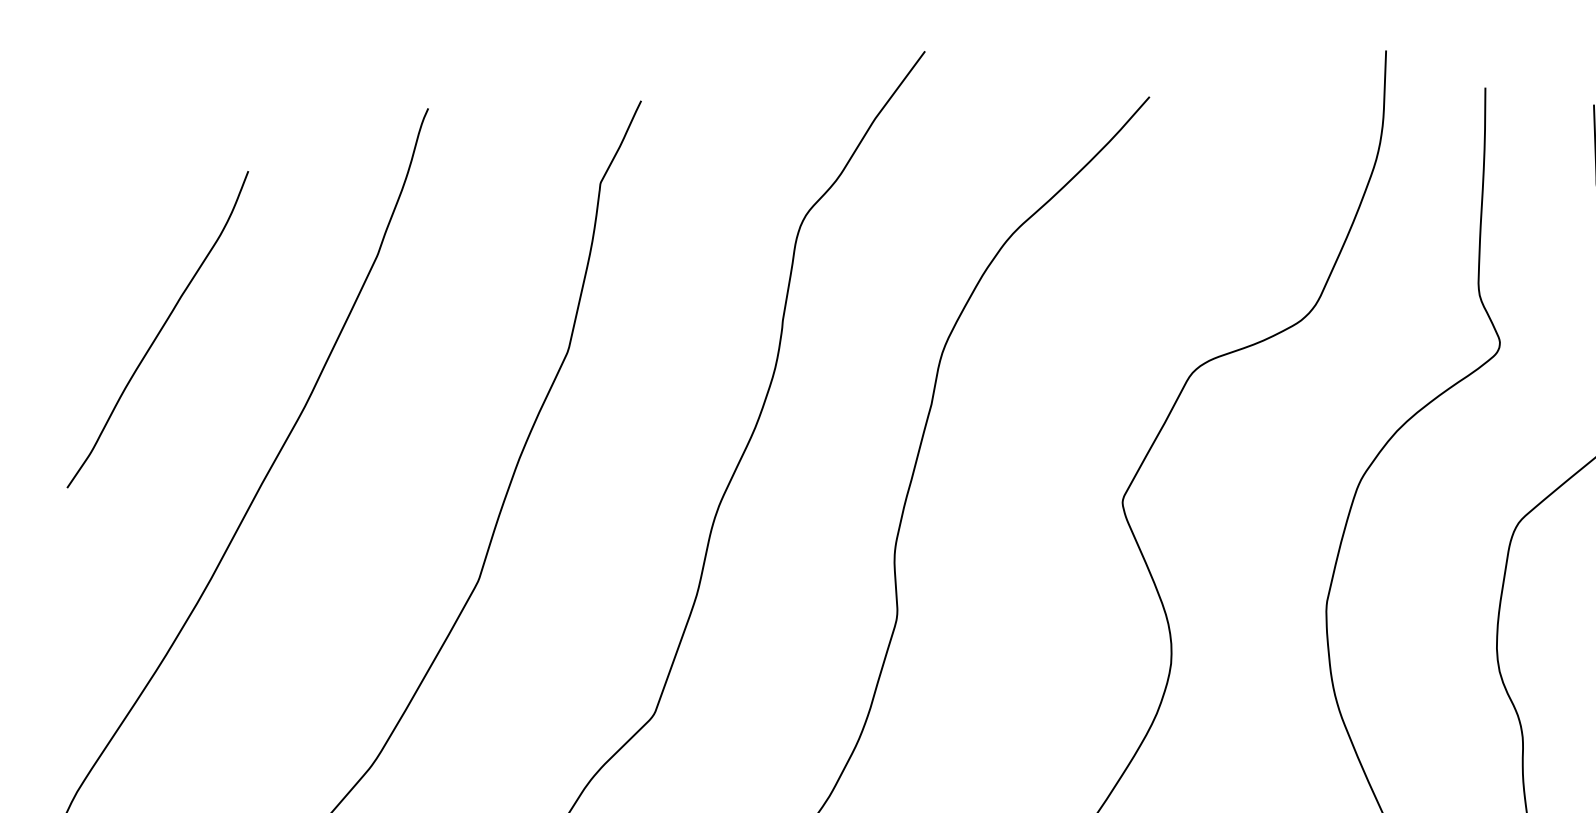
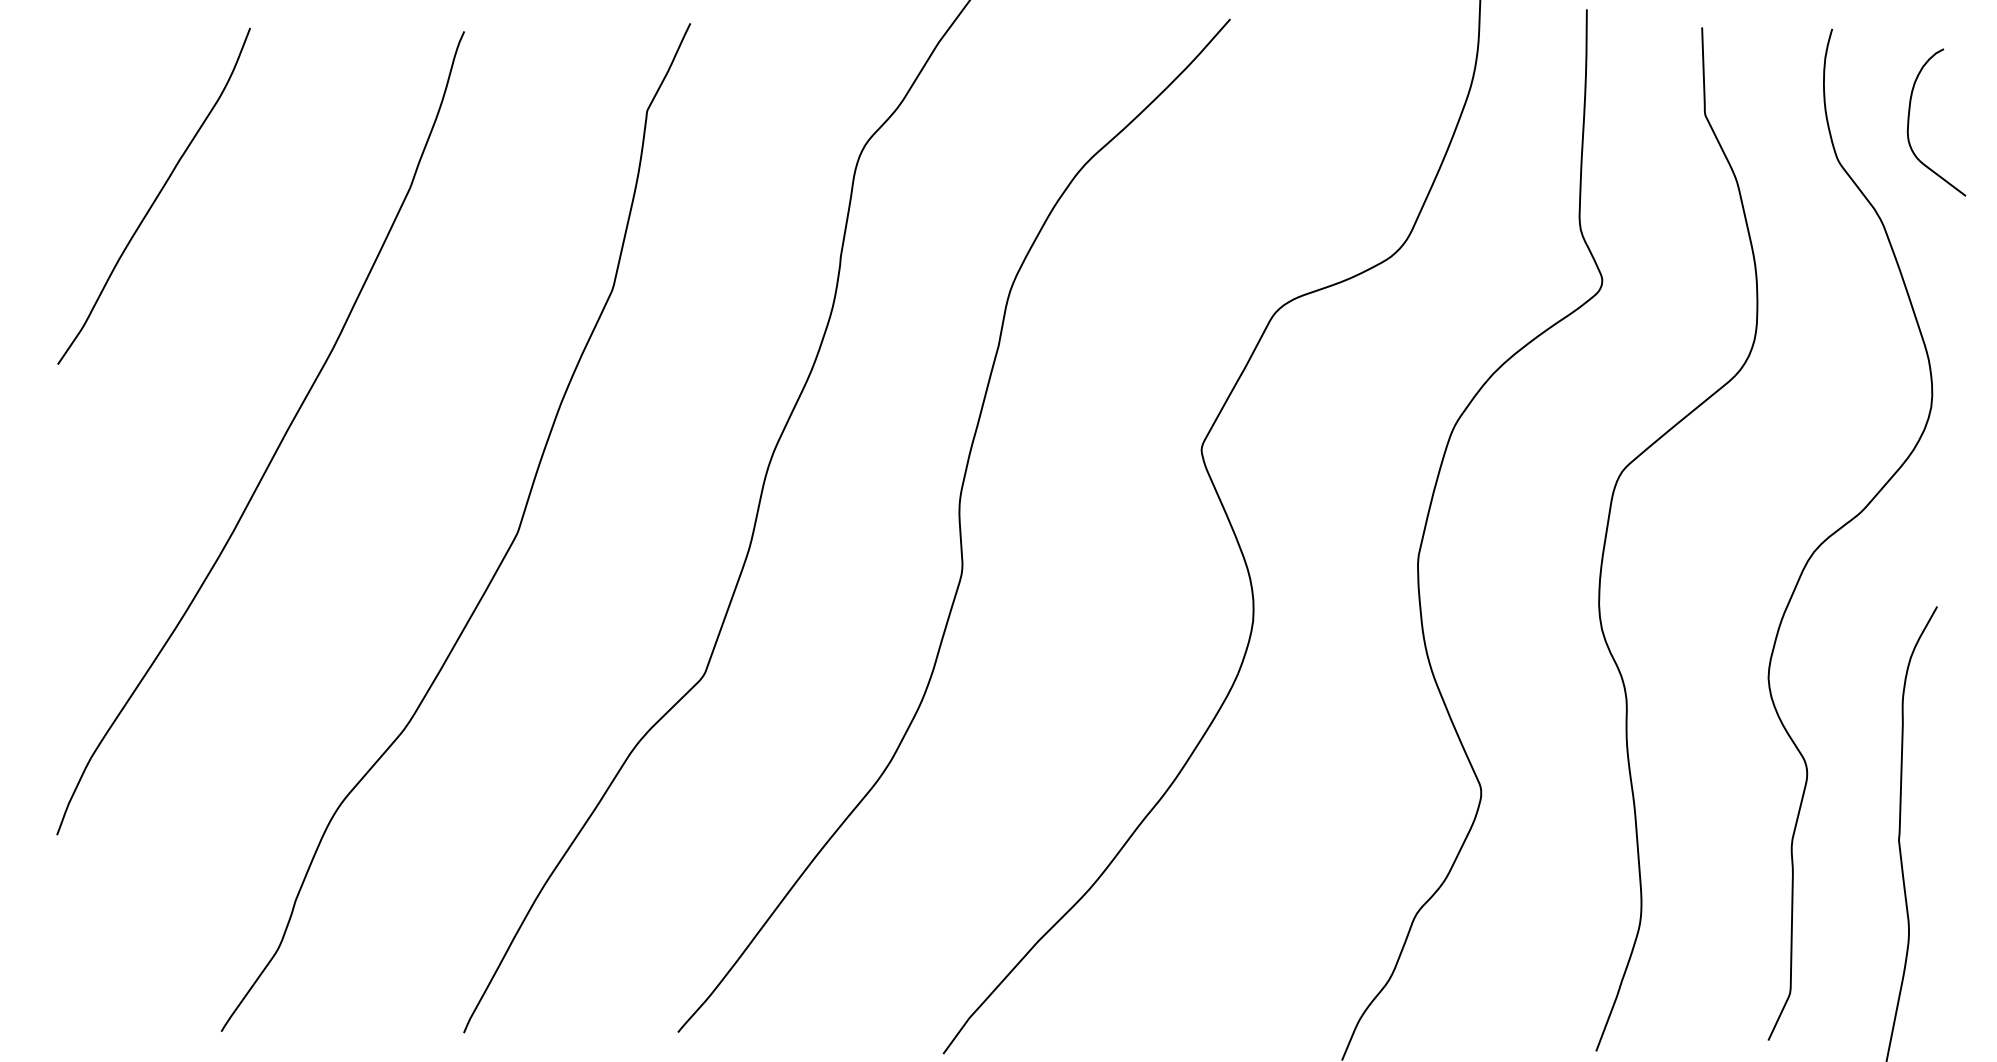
curve: (159, 330) -> (155, 197), moved

